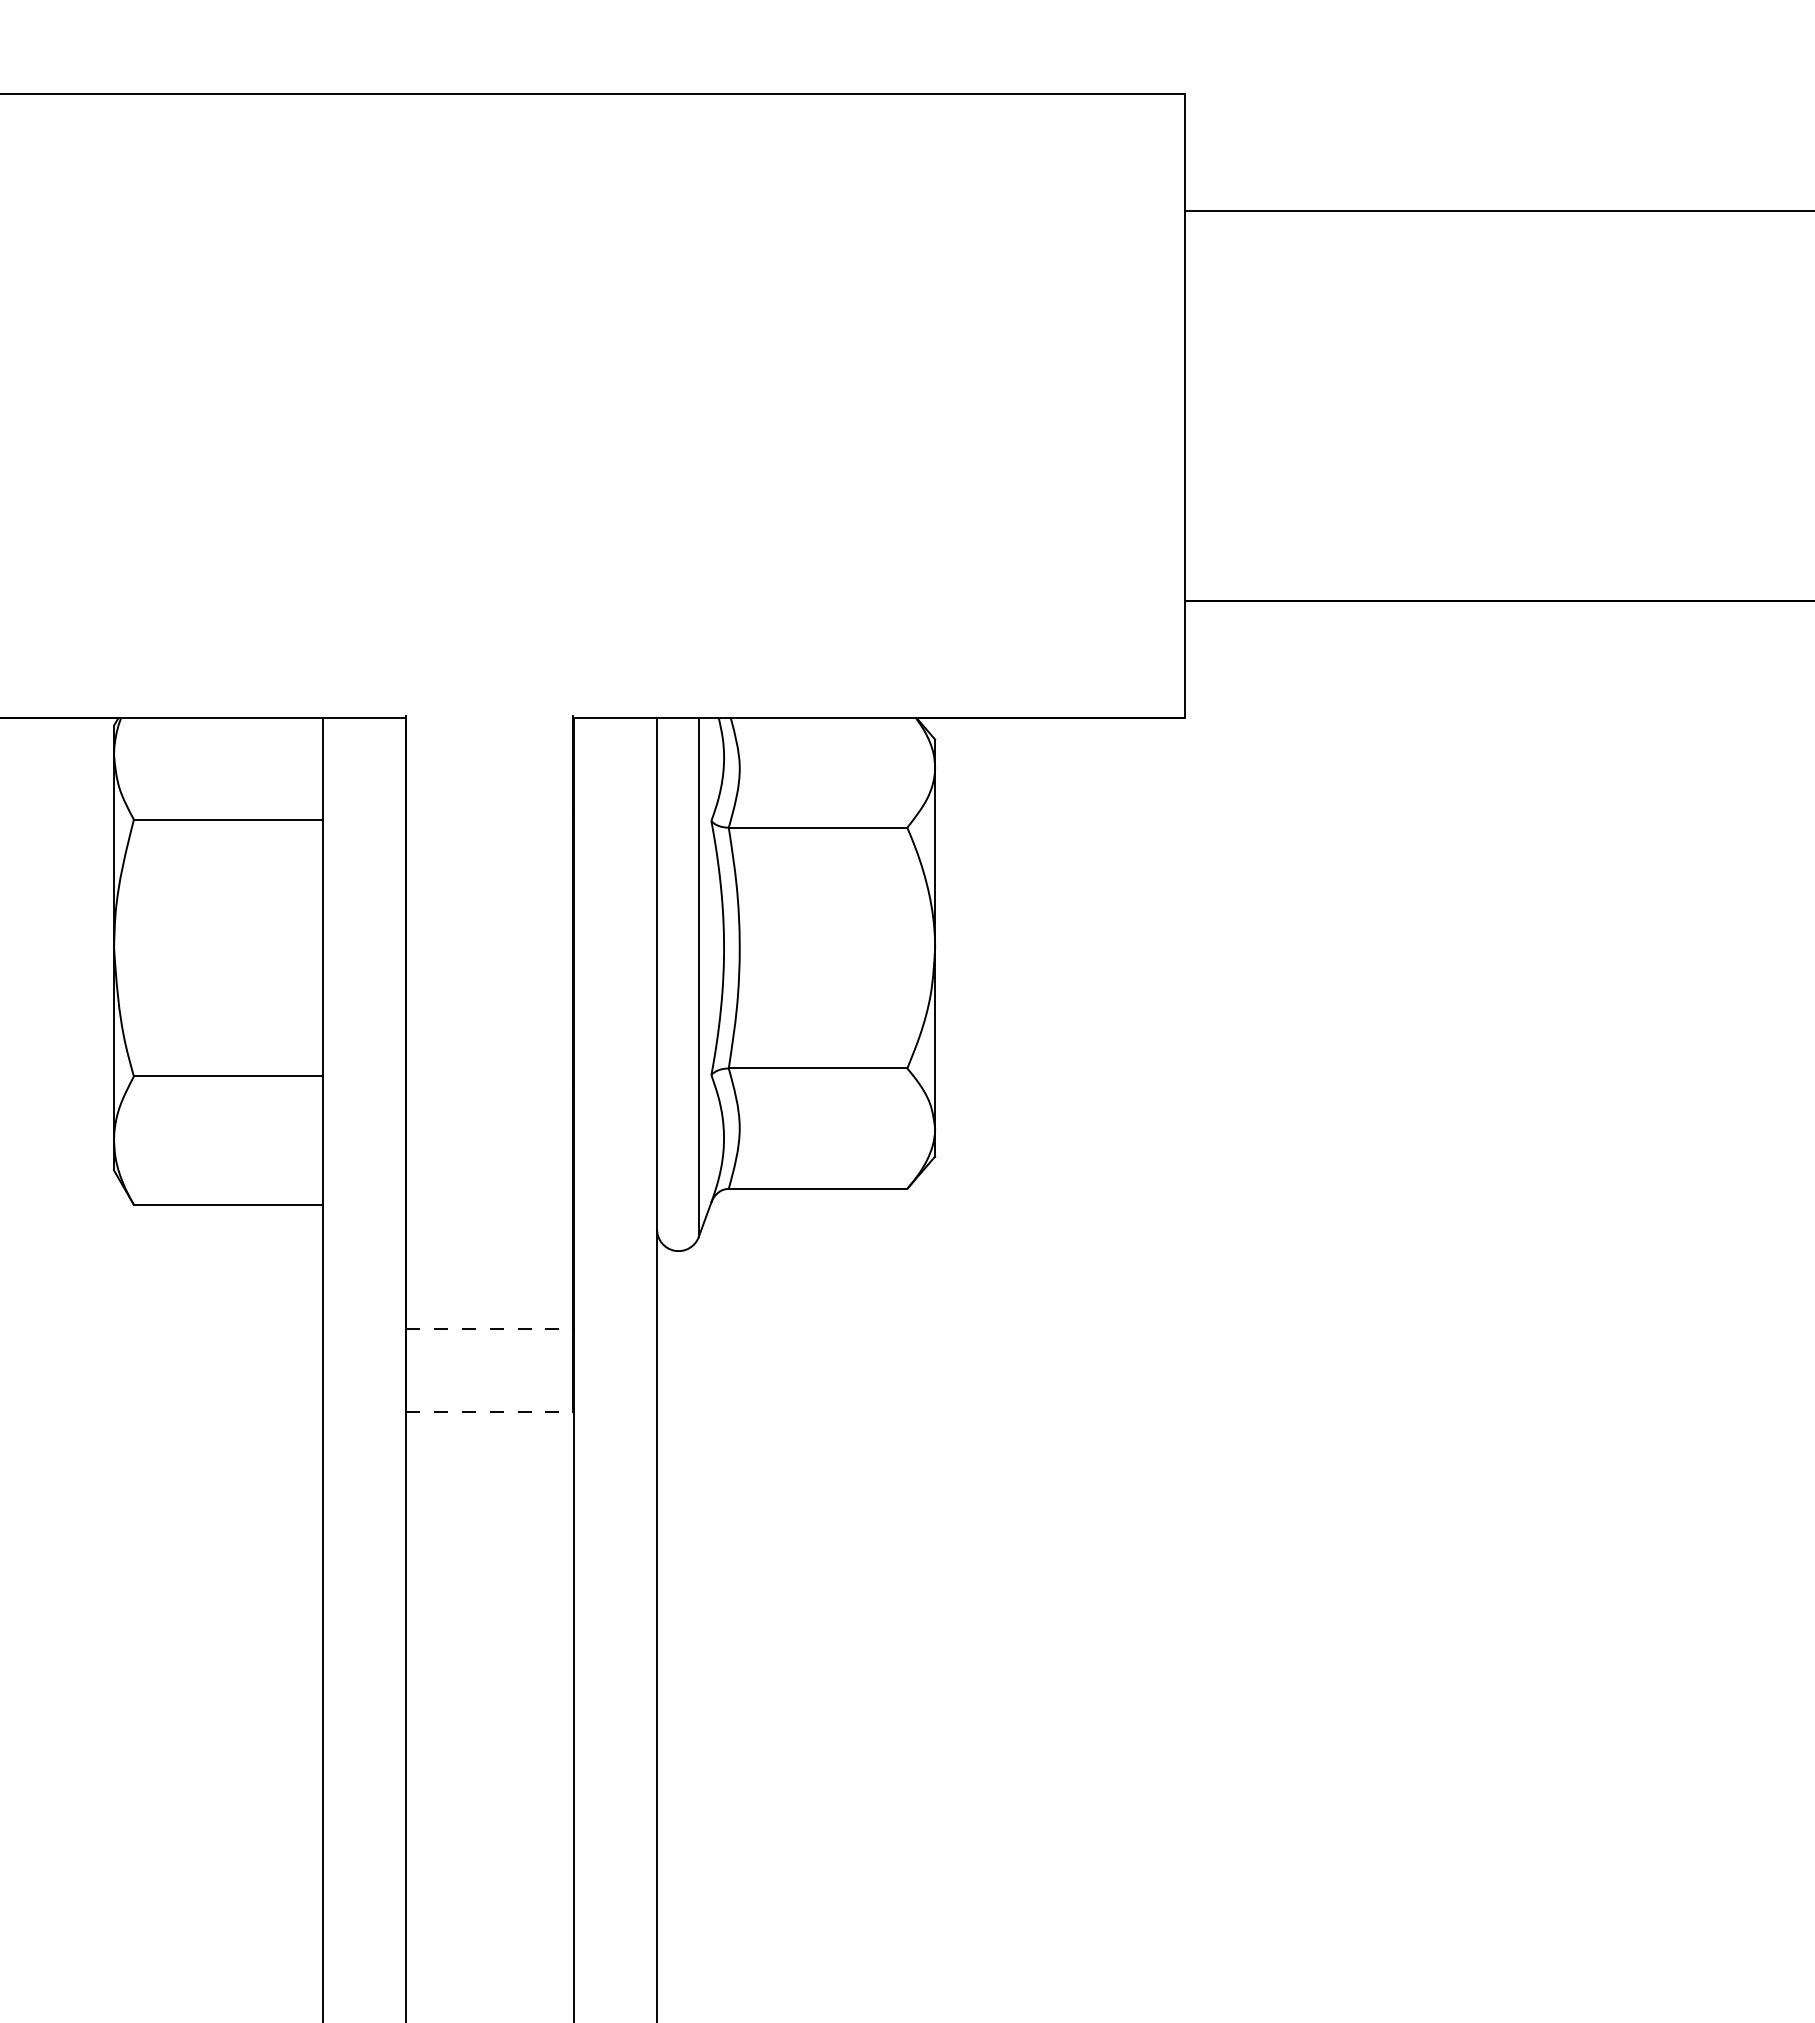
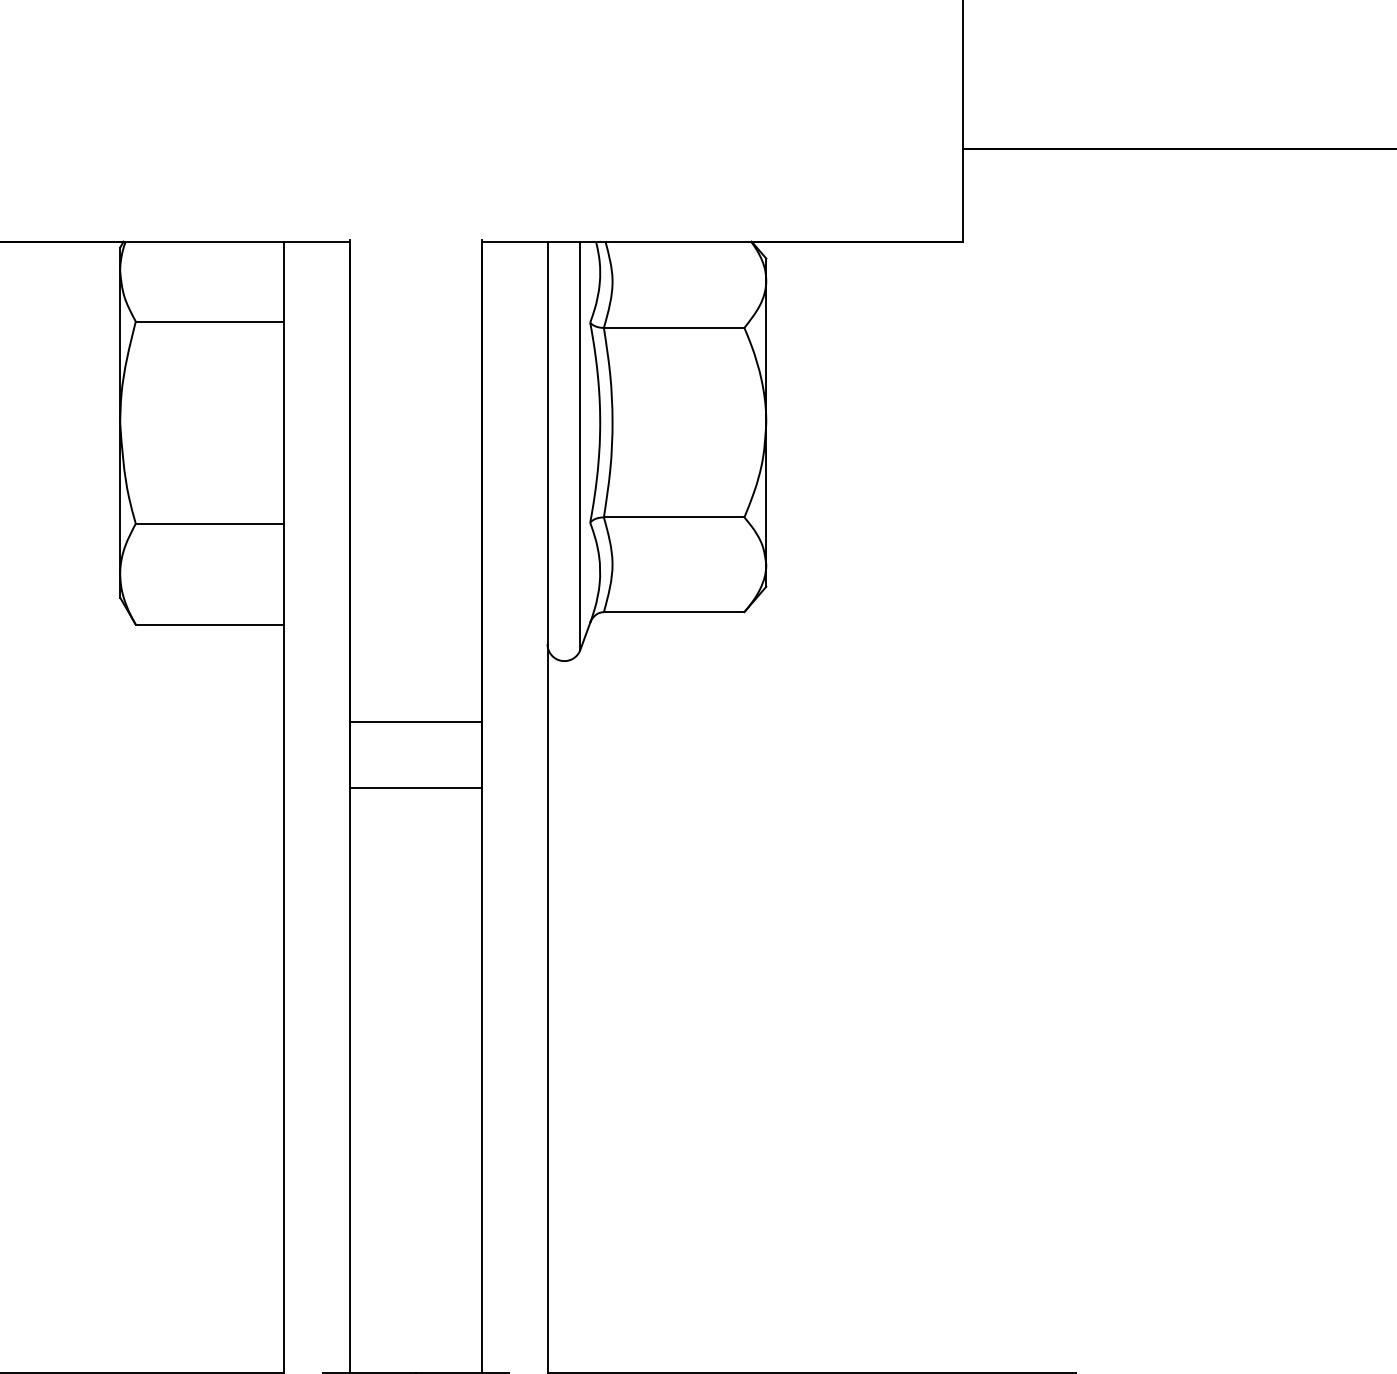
line: (490, 1328) -> (416, 722), dashed -> solid
line: (490, 1411) -> (416, 787), dashed -> solid

